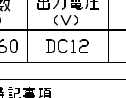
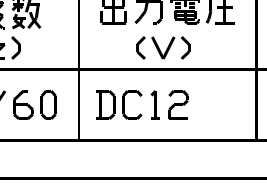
part: (67, 45) -> (142, 103), moved

